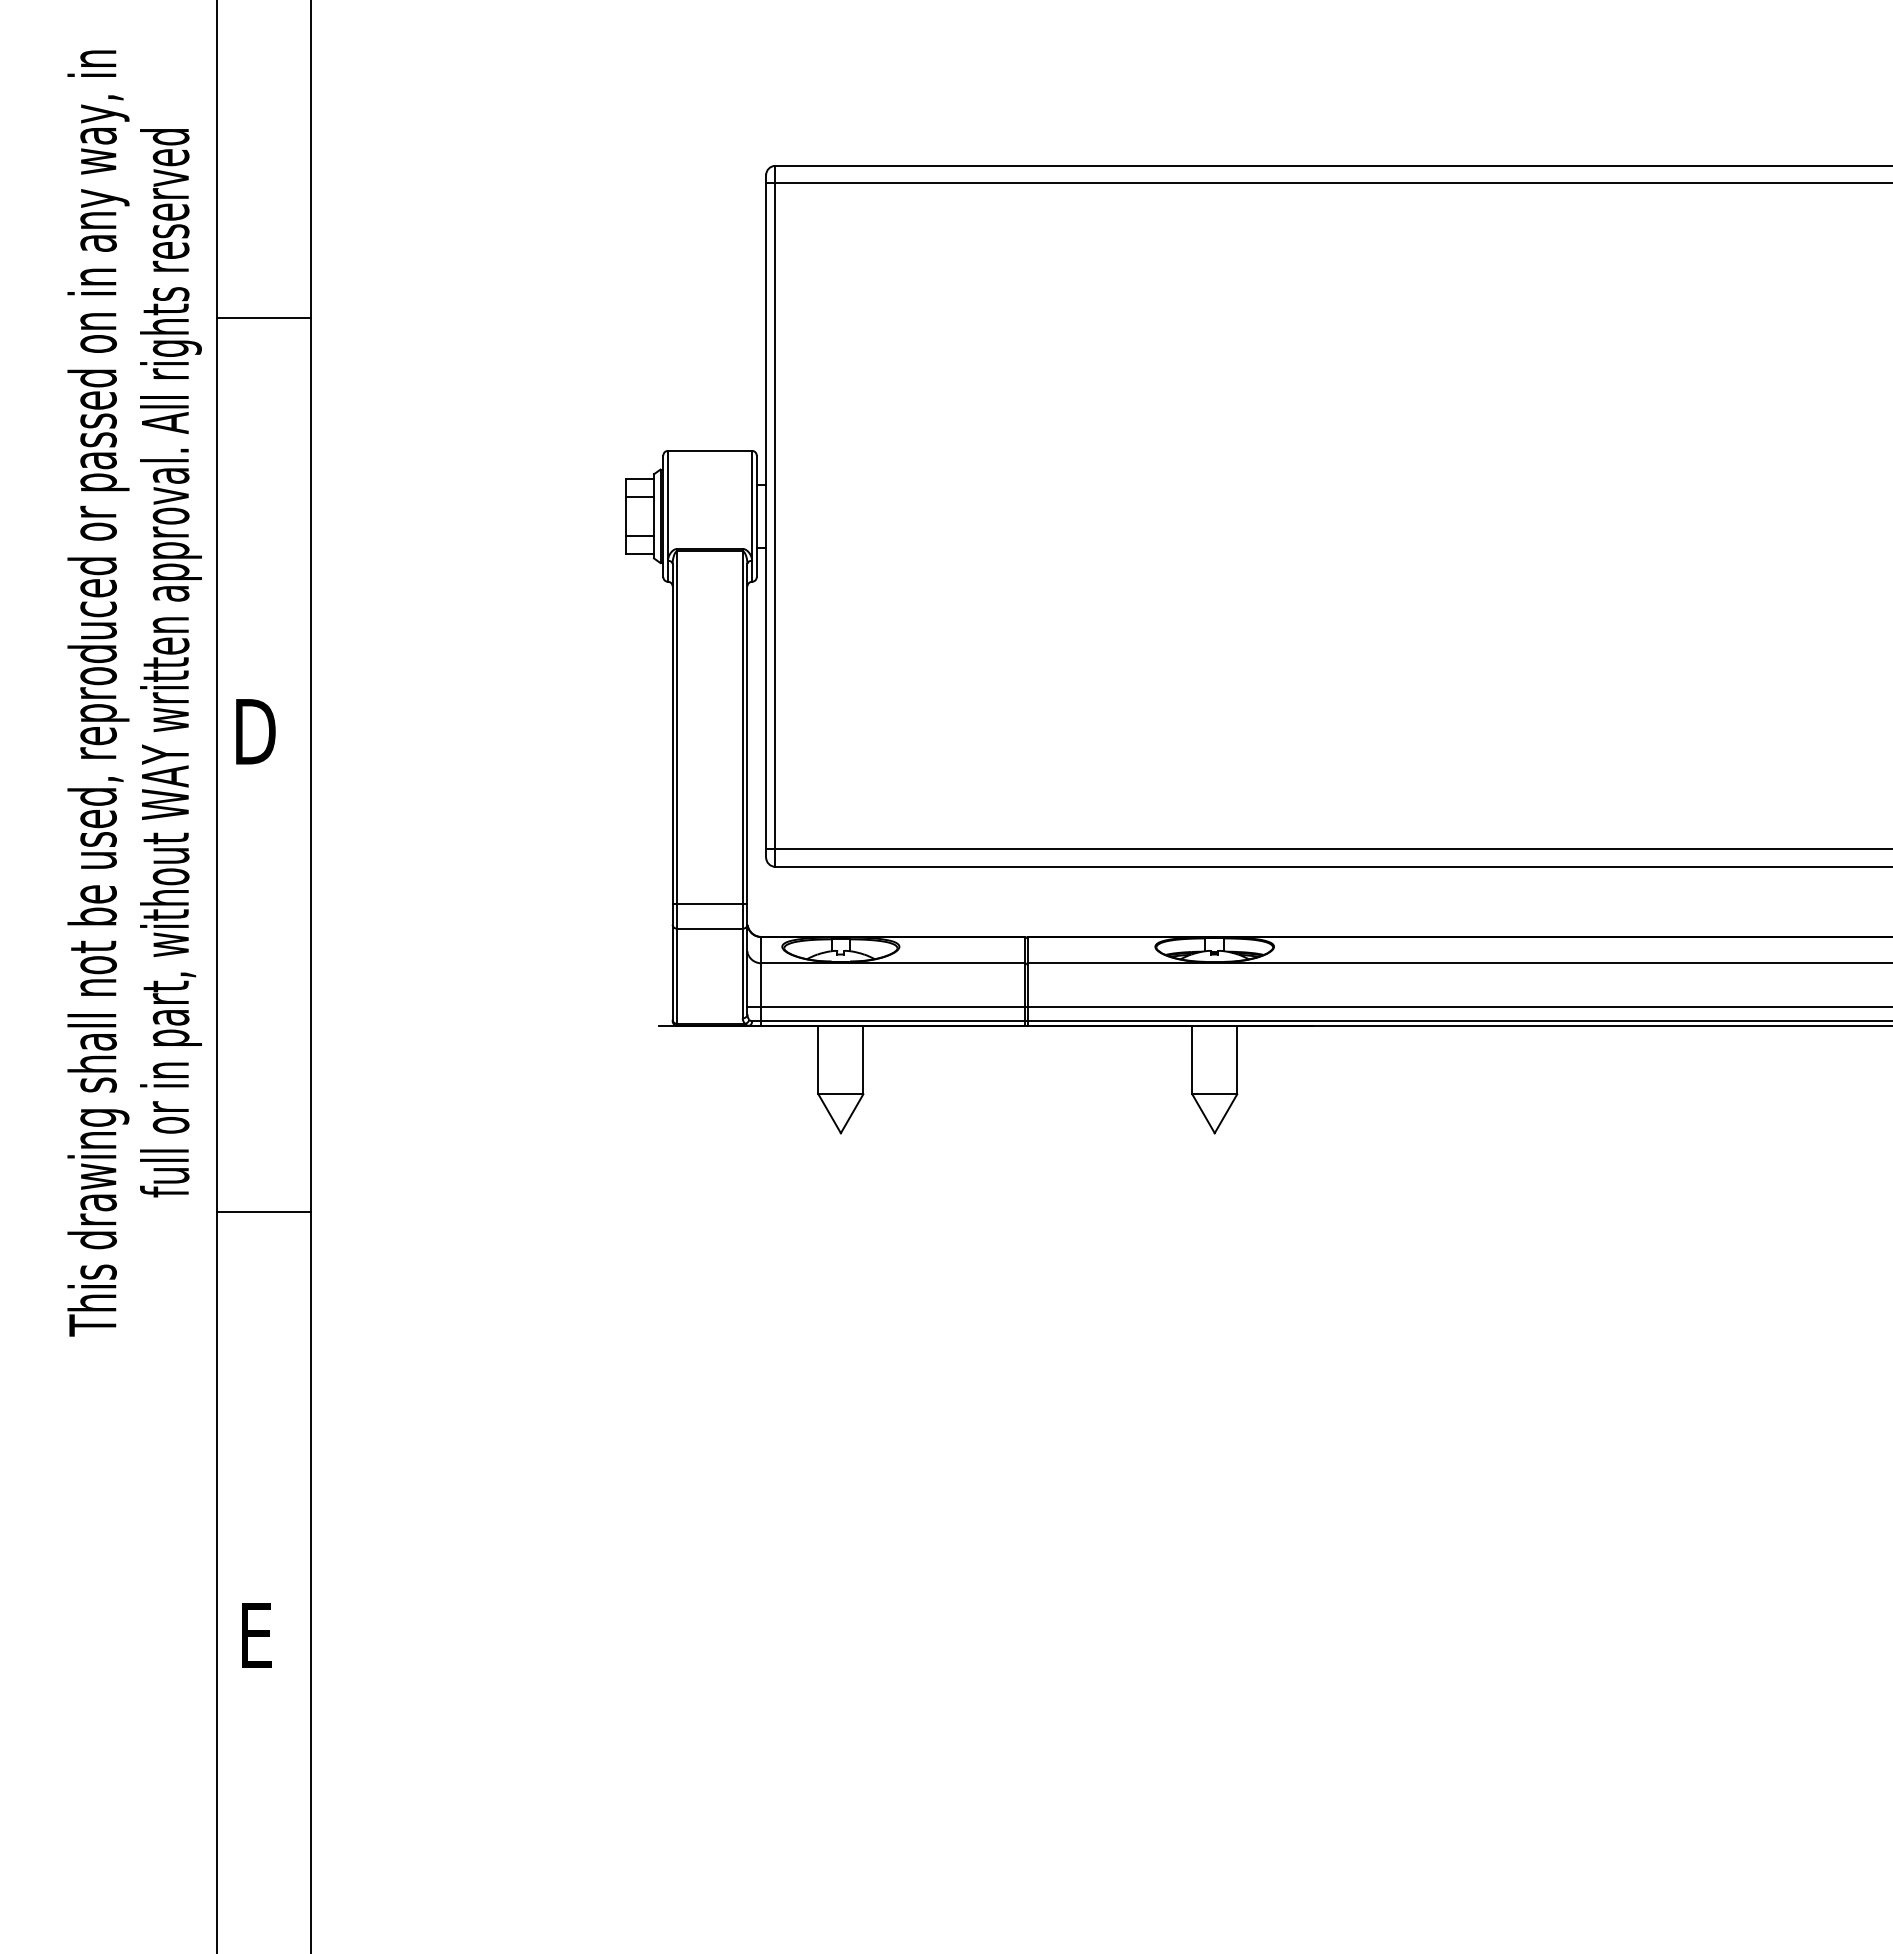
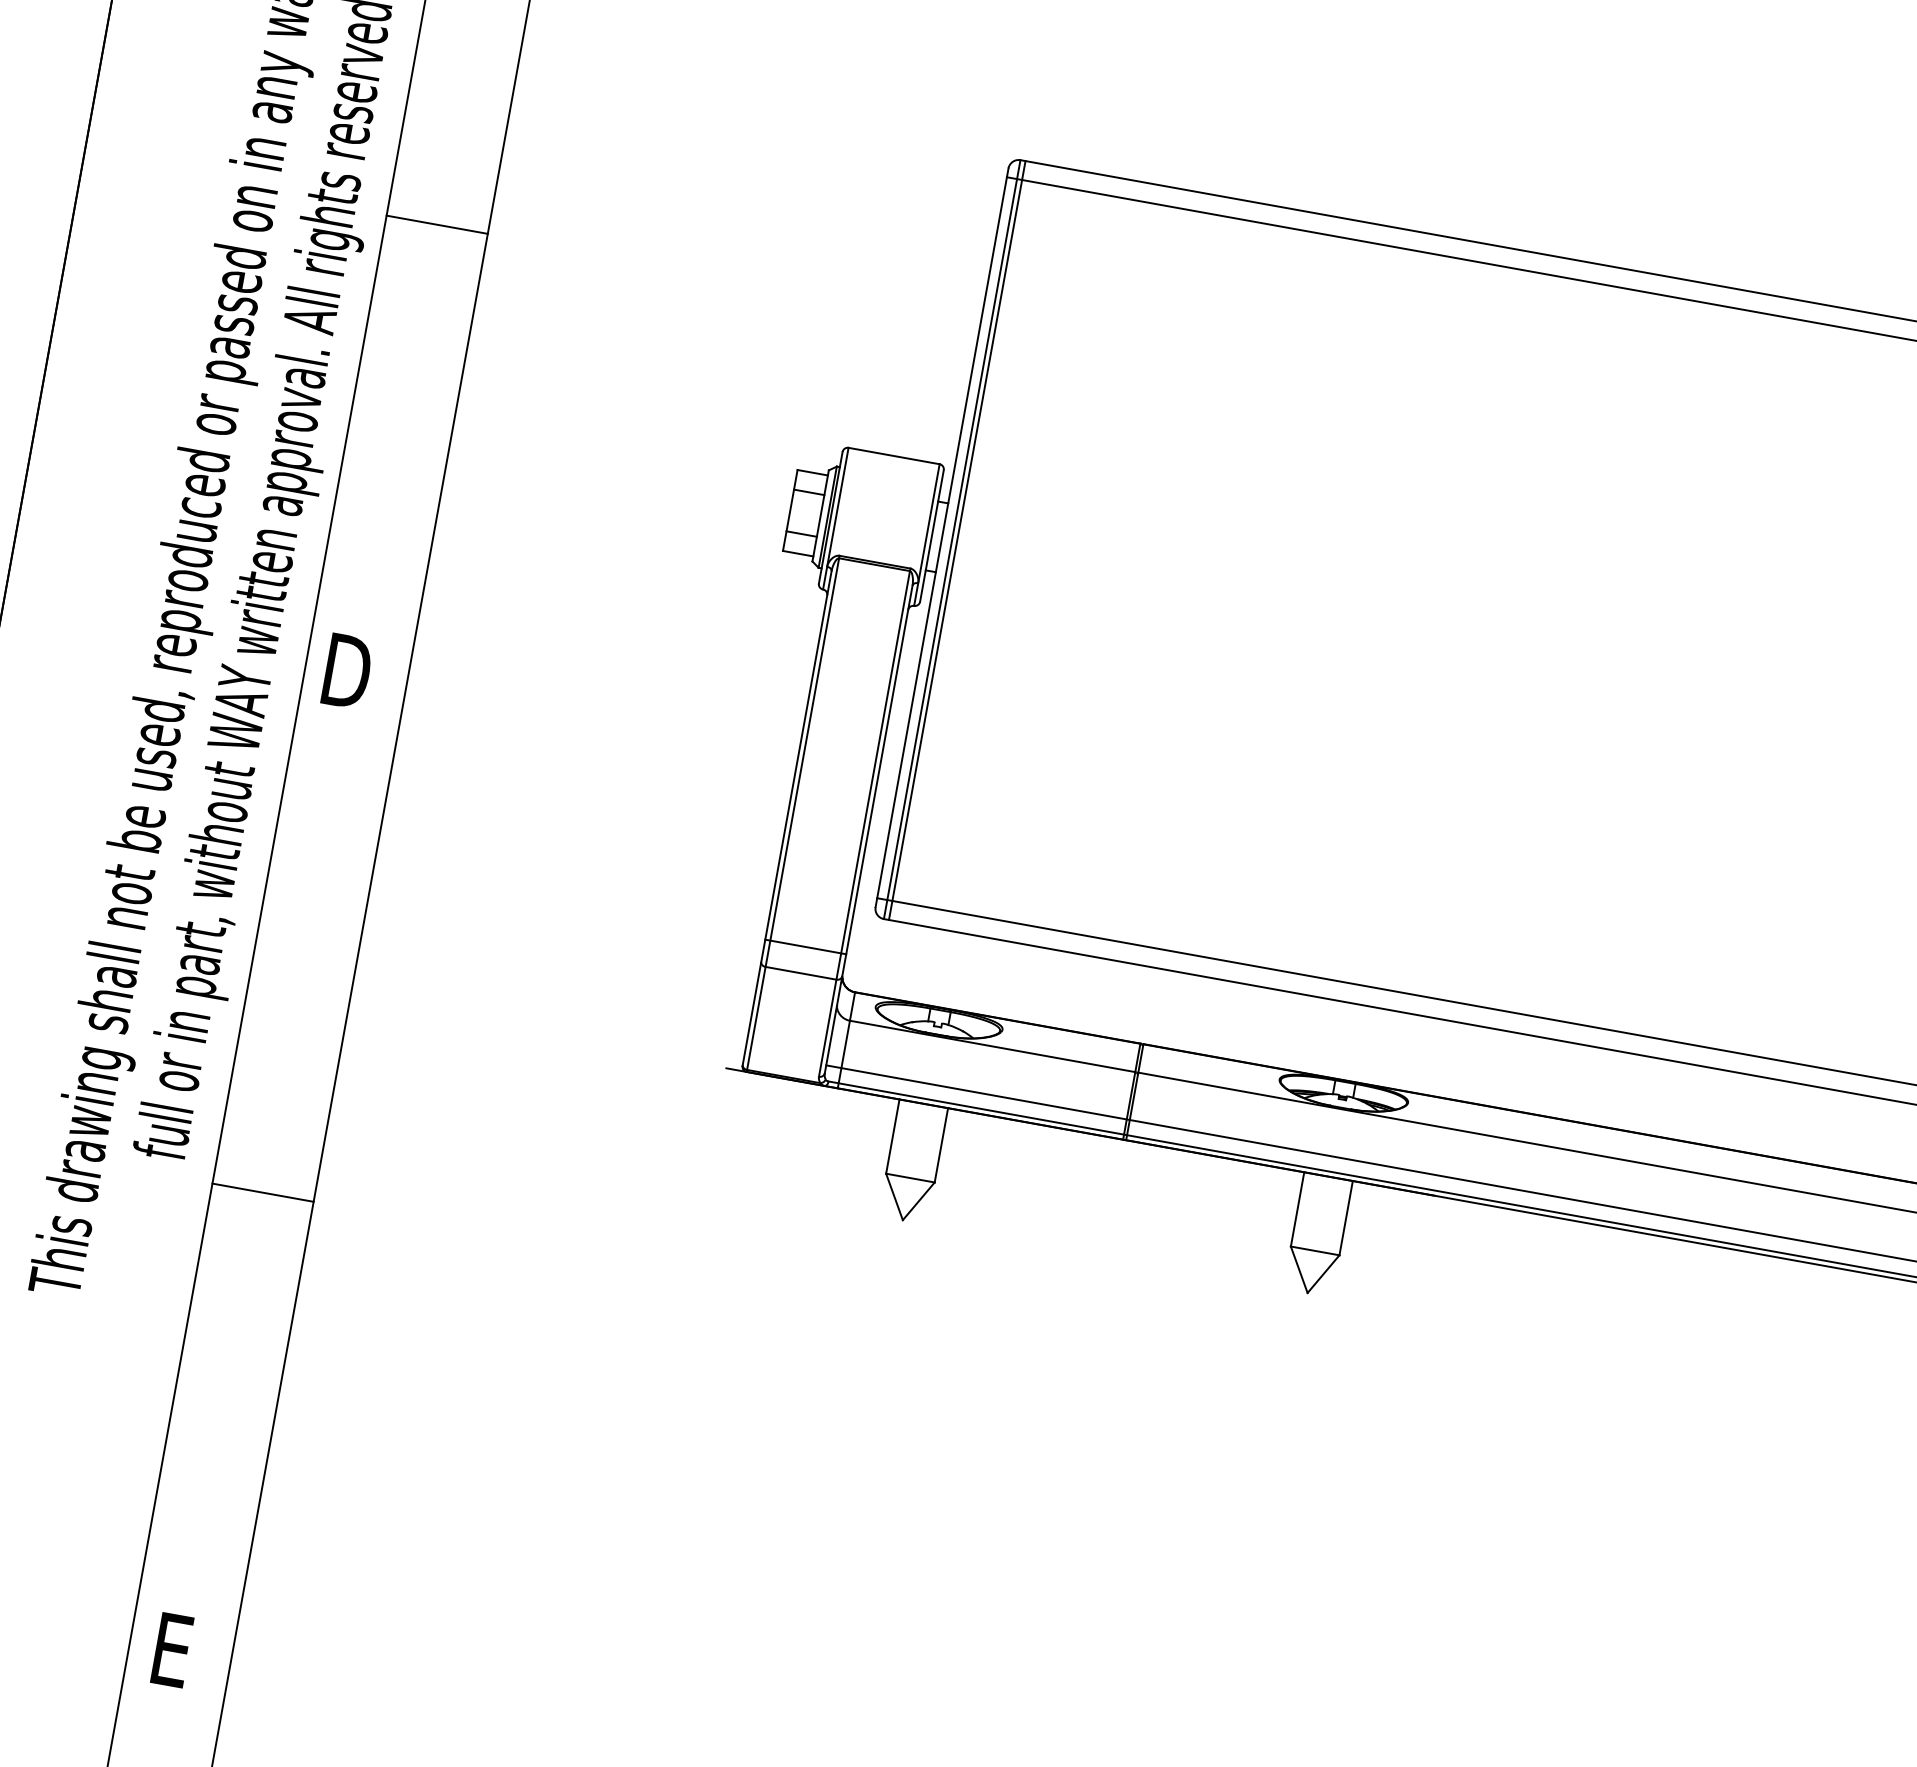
line: (780, 515) -> (957, 539), added

